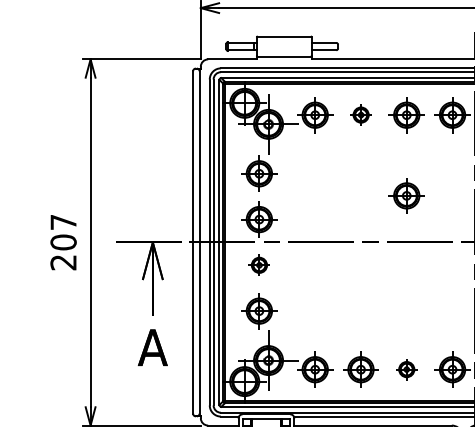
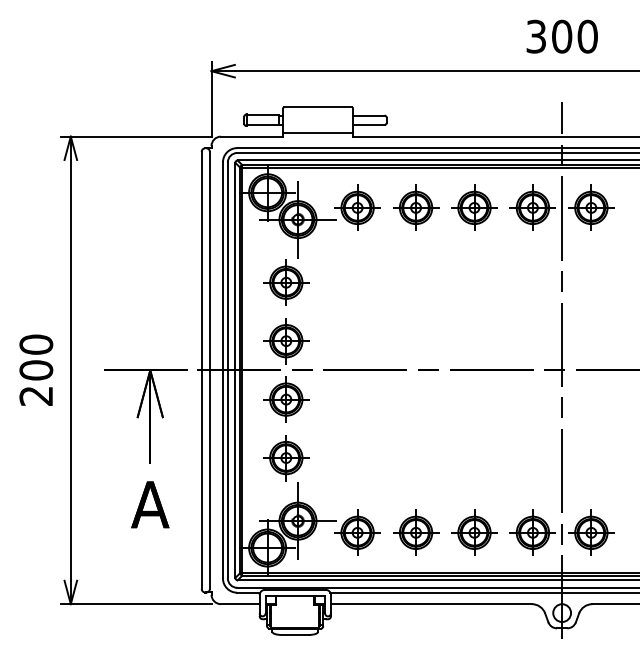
part: (361, 114) -> (416, 207), size x1.67
part: (406, 195) -> (474, 310), removed
text: (63, 222) -> (36, 344), 207 -> 200
part: (259, 265) -> (286, 399), size x1.67
part: (406, 369) -> (474, 532), size x1.67

